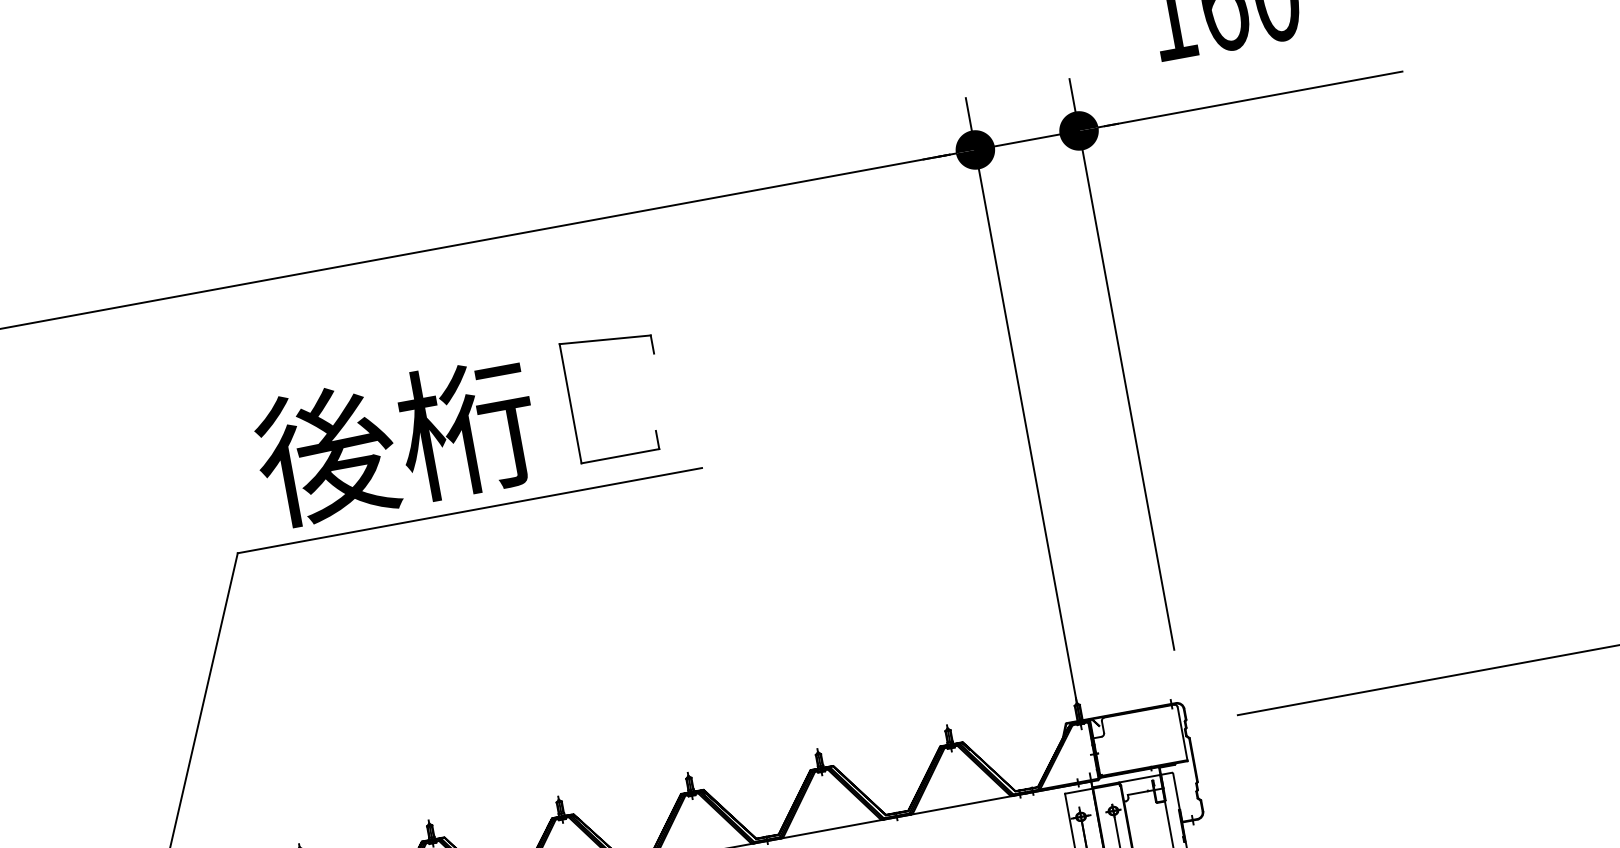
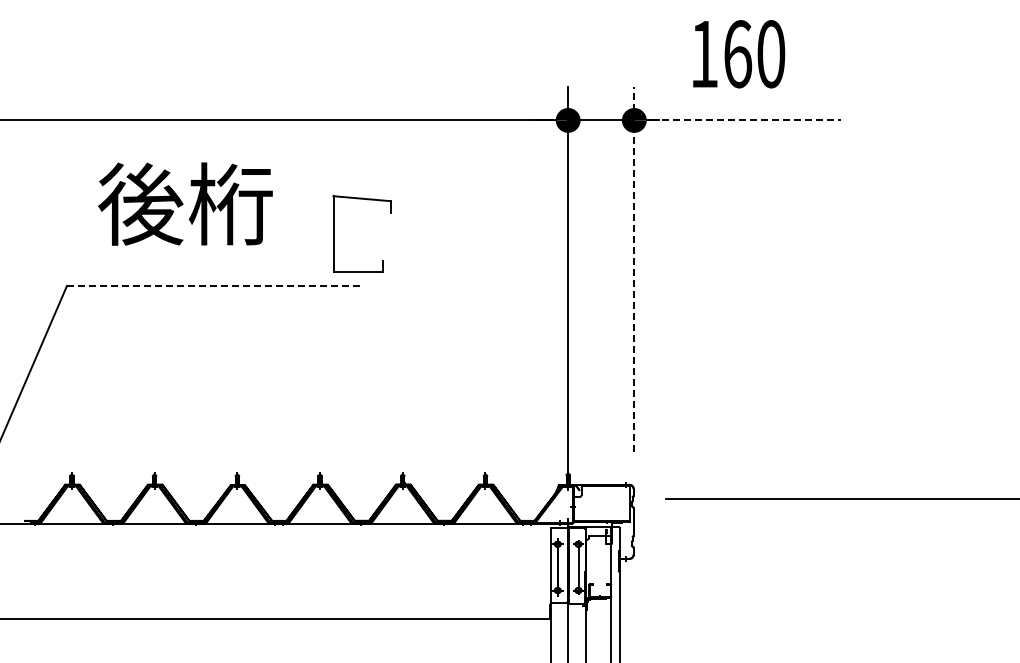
line: (1253, 99) -> (745, 120), solid -> dashed
line: (1121, 362) -> (634, 268), solid -> dashed
part: (571, 402) -> (334, 233), moved
text: (396, 441) -> (185, 203), moved
line: (470, 509) -> (215, 285), solid -> dashed

